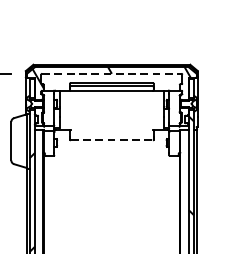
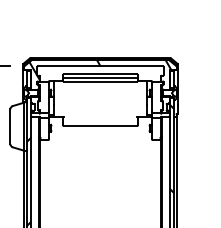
line: (112, 74) -> (101, 66), dashed -> solid
line: (111, 140) -> (100, 126), dashed -> solid

